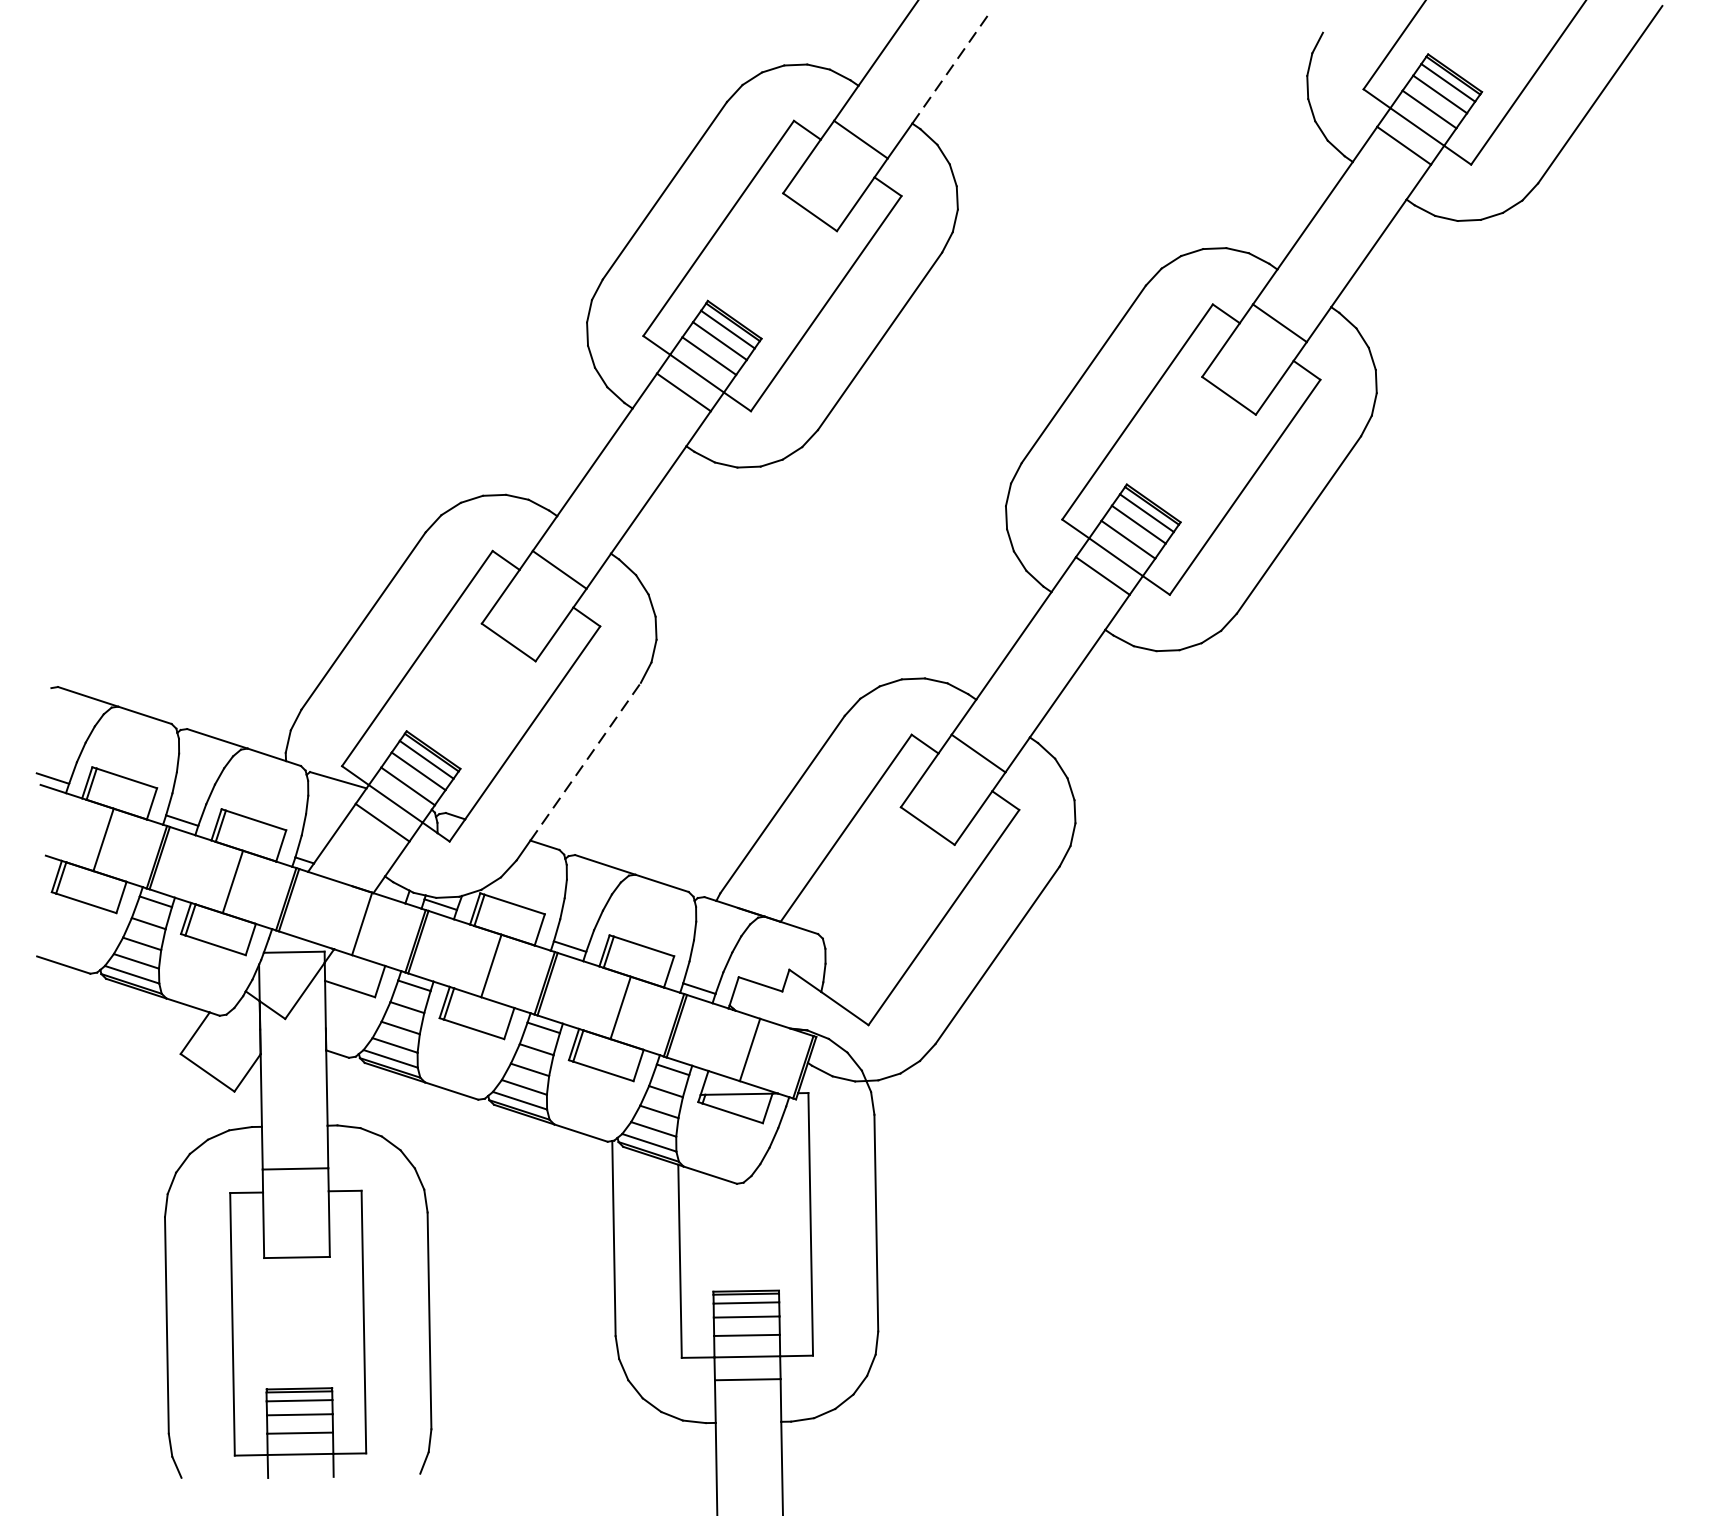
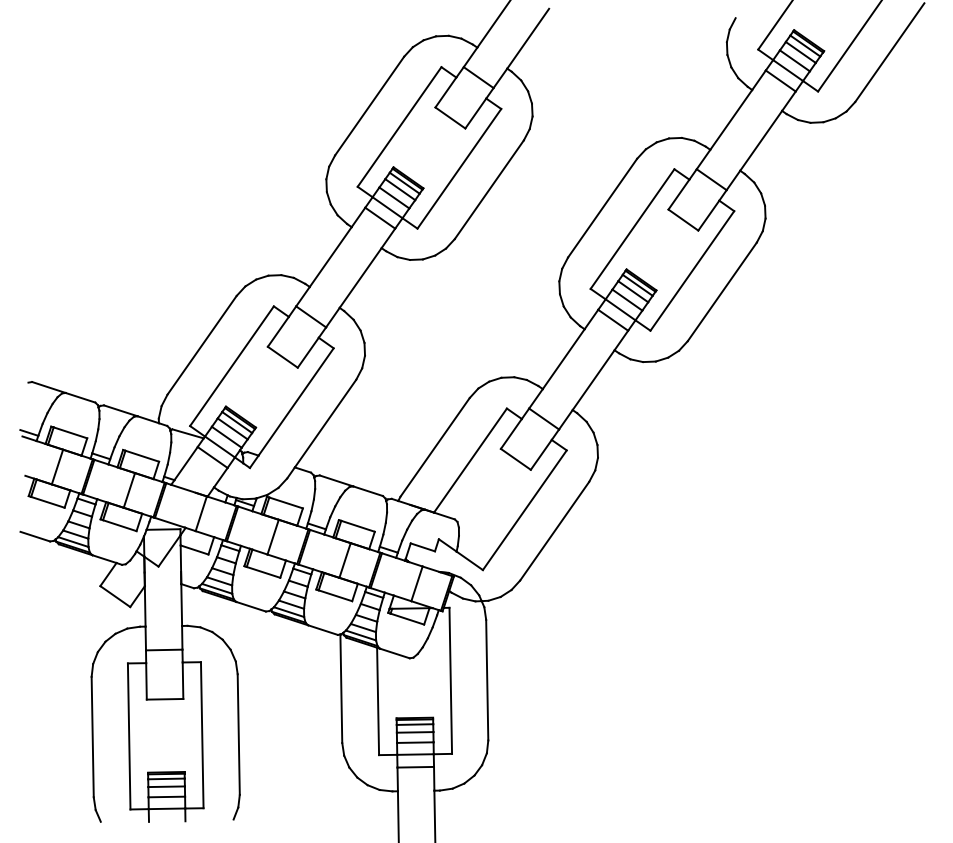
line: (950, 69) -> (528, 38), dashed -> solid
line: (585, 761) -> (325, 423), dashed -> solid

